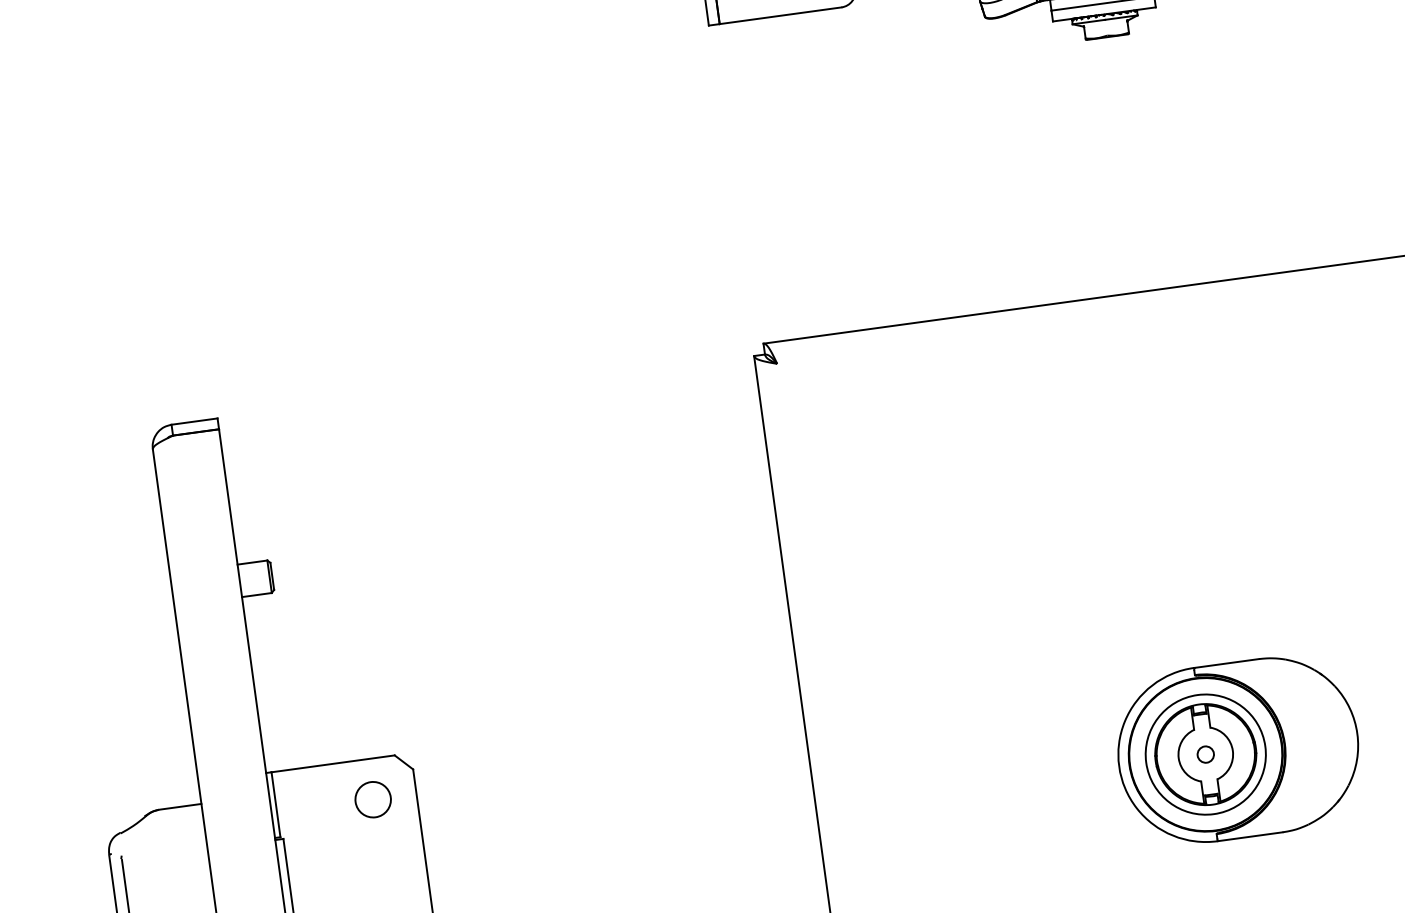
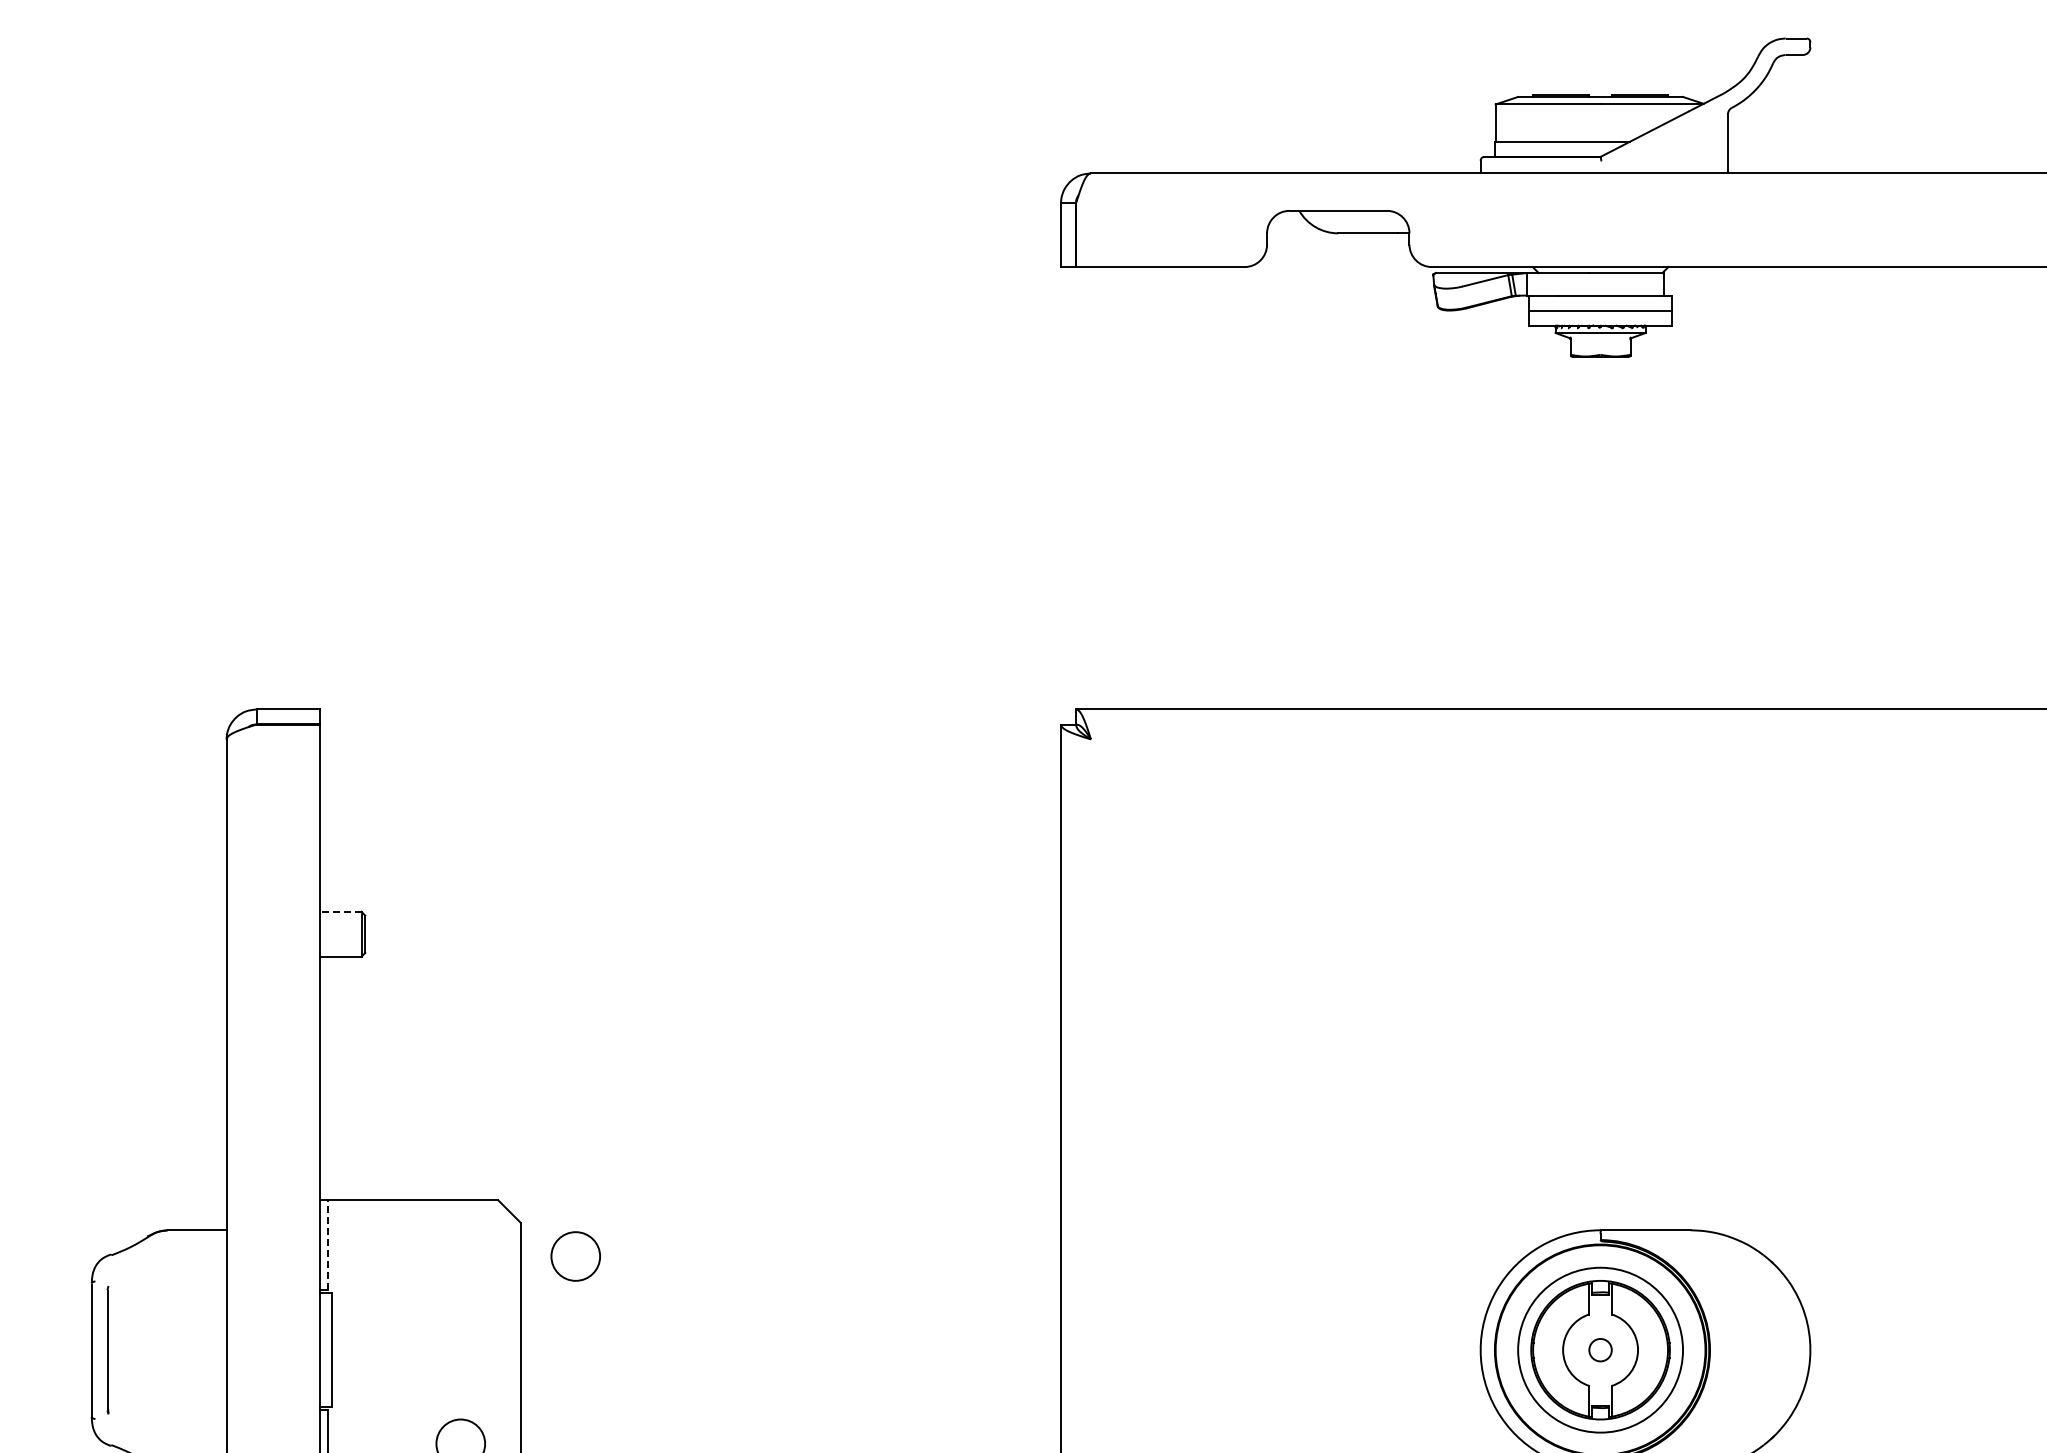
line: (252, 562) -> (340, 911), solid -> dashed
circle: (372, 799) -> (575, 1256), moved
line: (275, 804) -> (327, 1245), solid -> dashed

